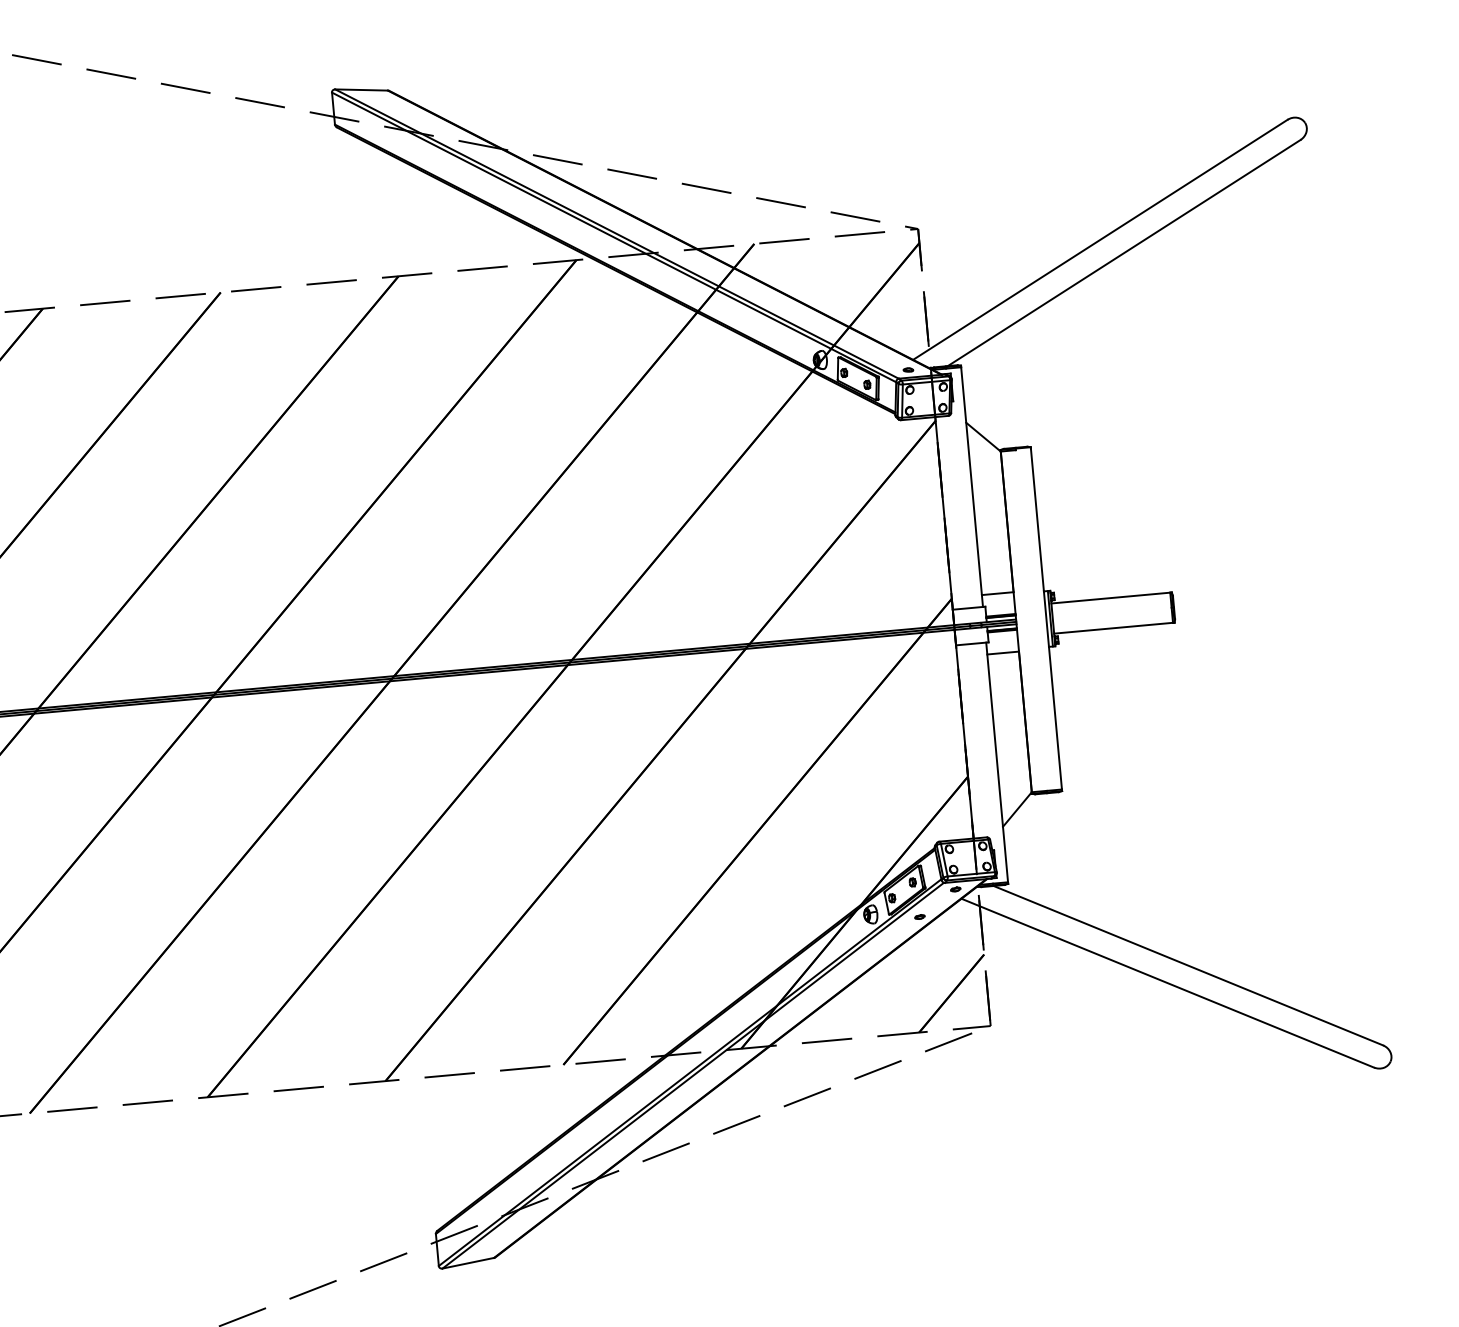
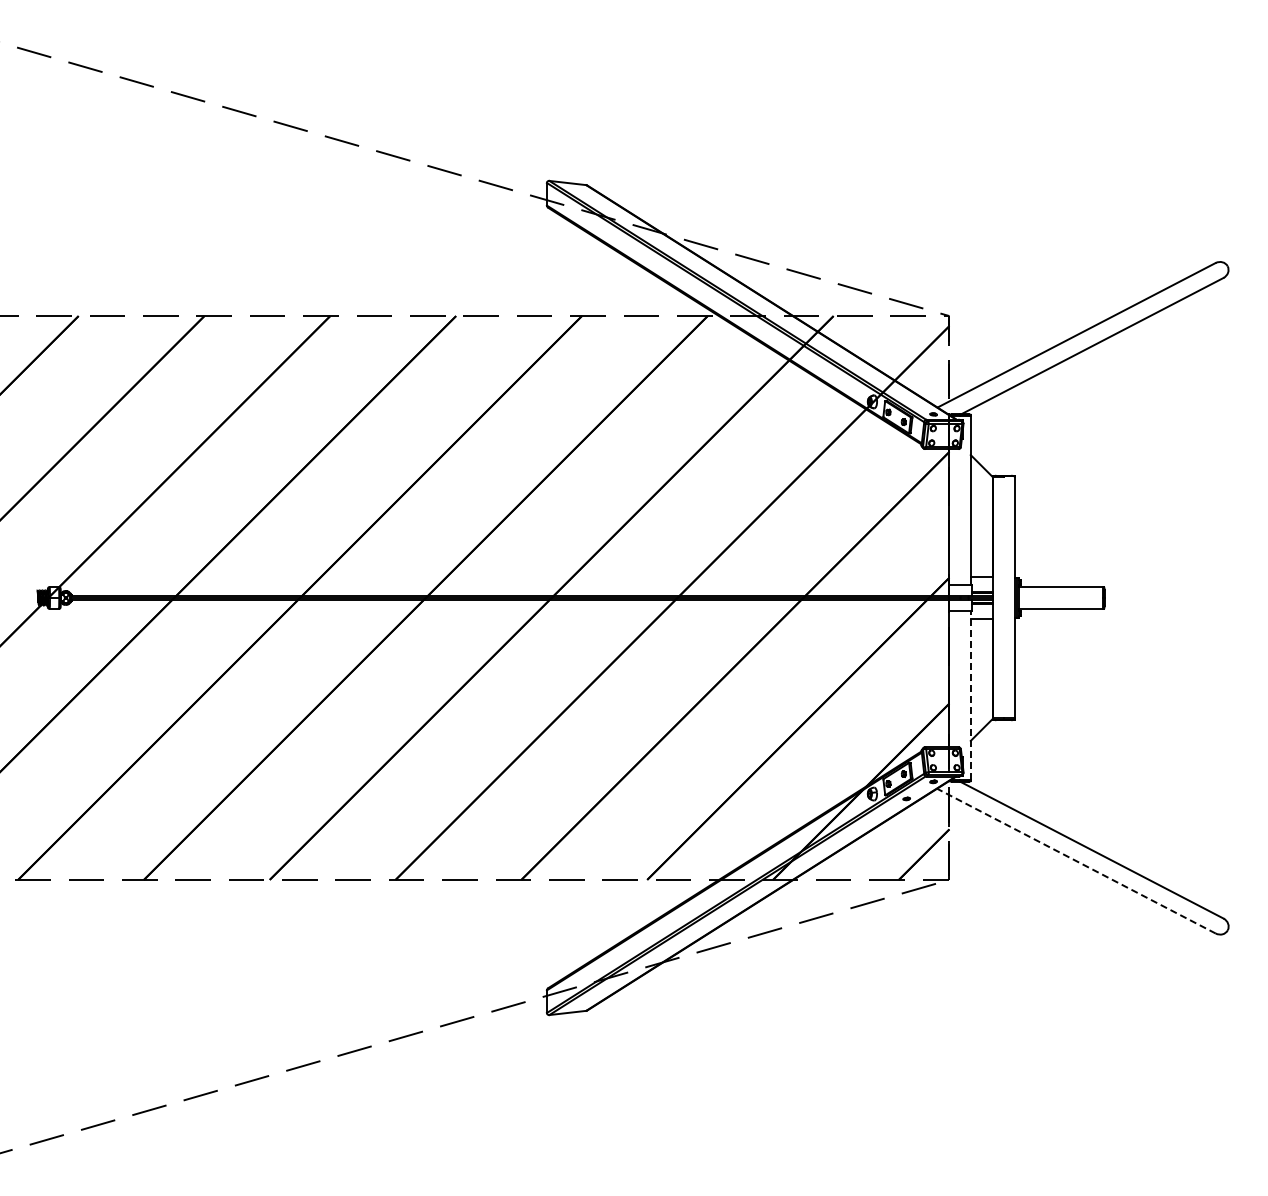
line: (996, 762) -> (970, 695), solid -> dashed
line: (1166, 982) -> (1075, 860), solid -> dashed

